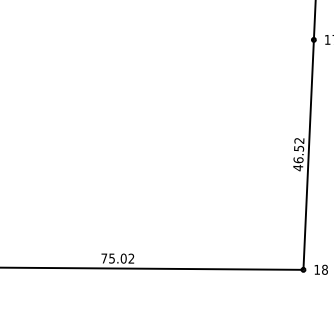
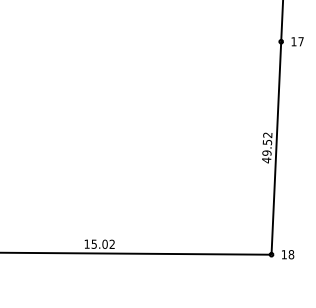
text: (298, 159) -> (266, 152), 46.52 -> 49.52
text: (103, 257) -> (86, 243), 75.02 -> 15.02

